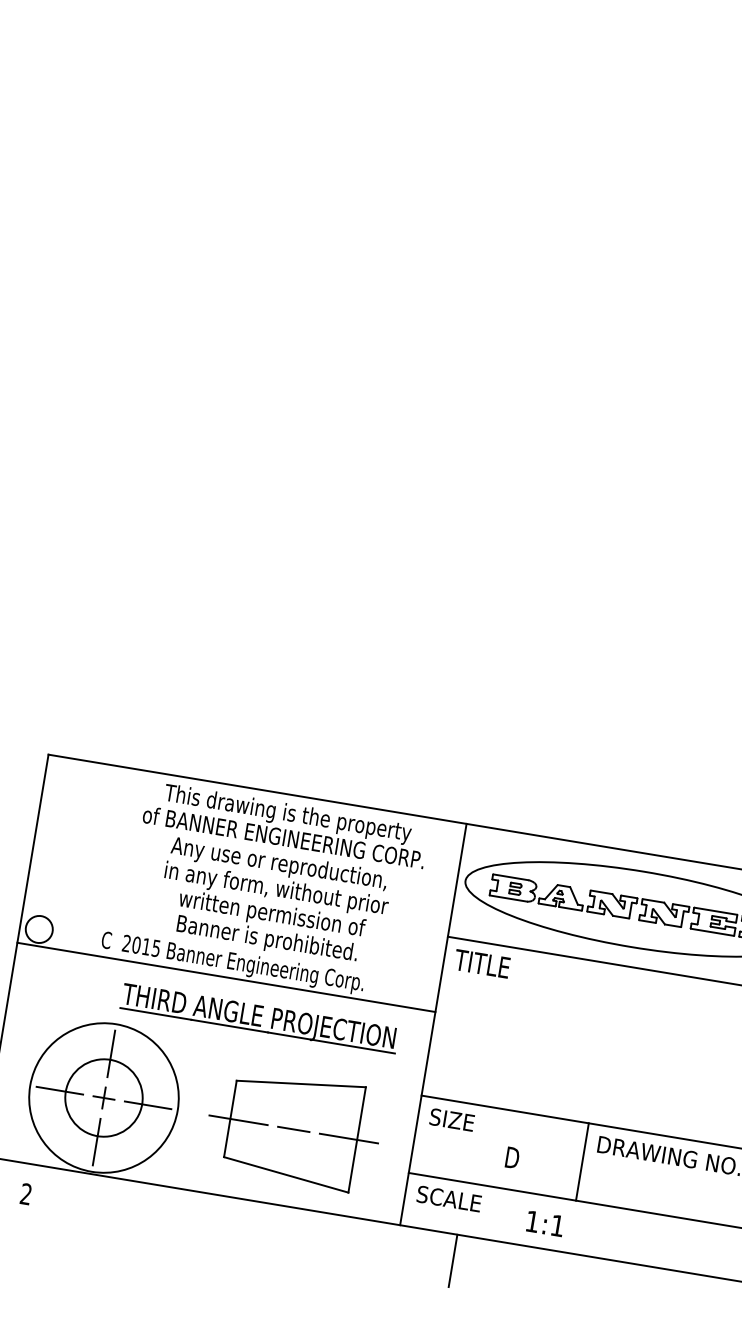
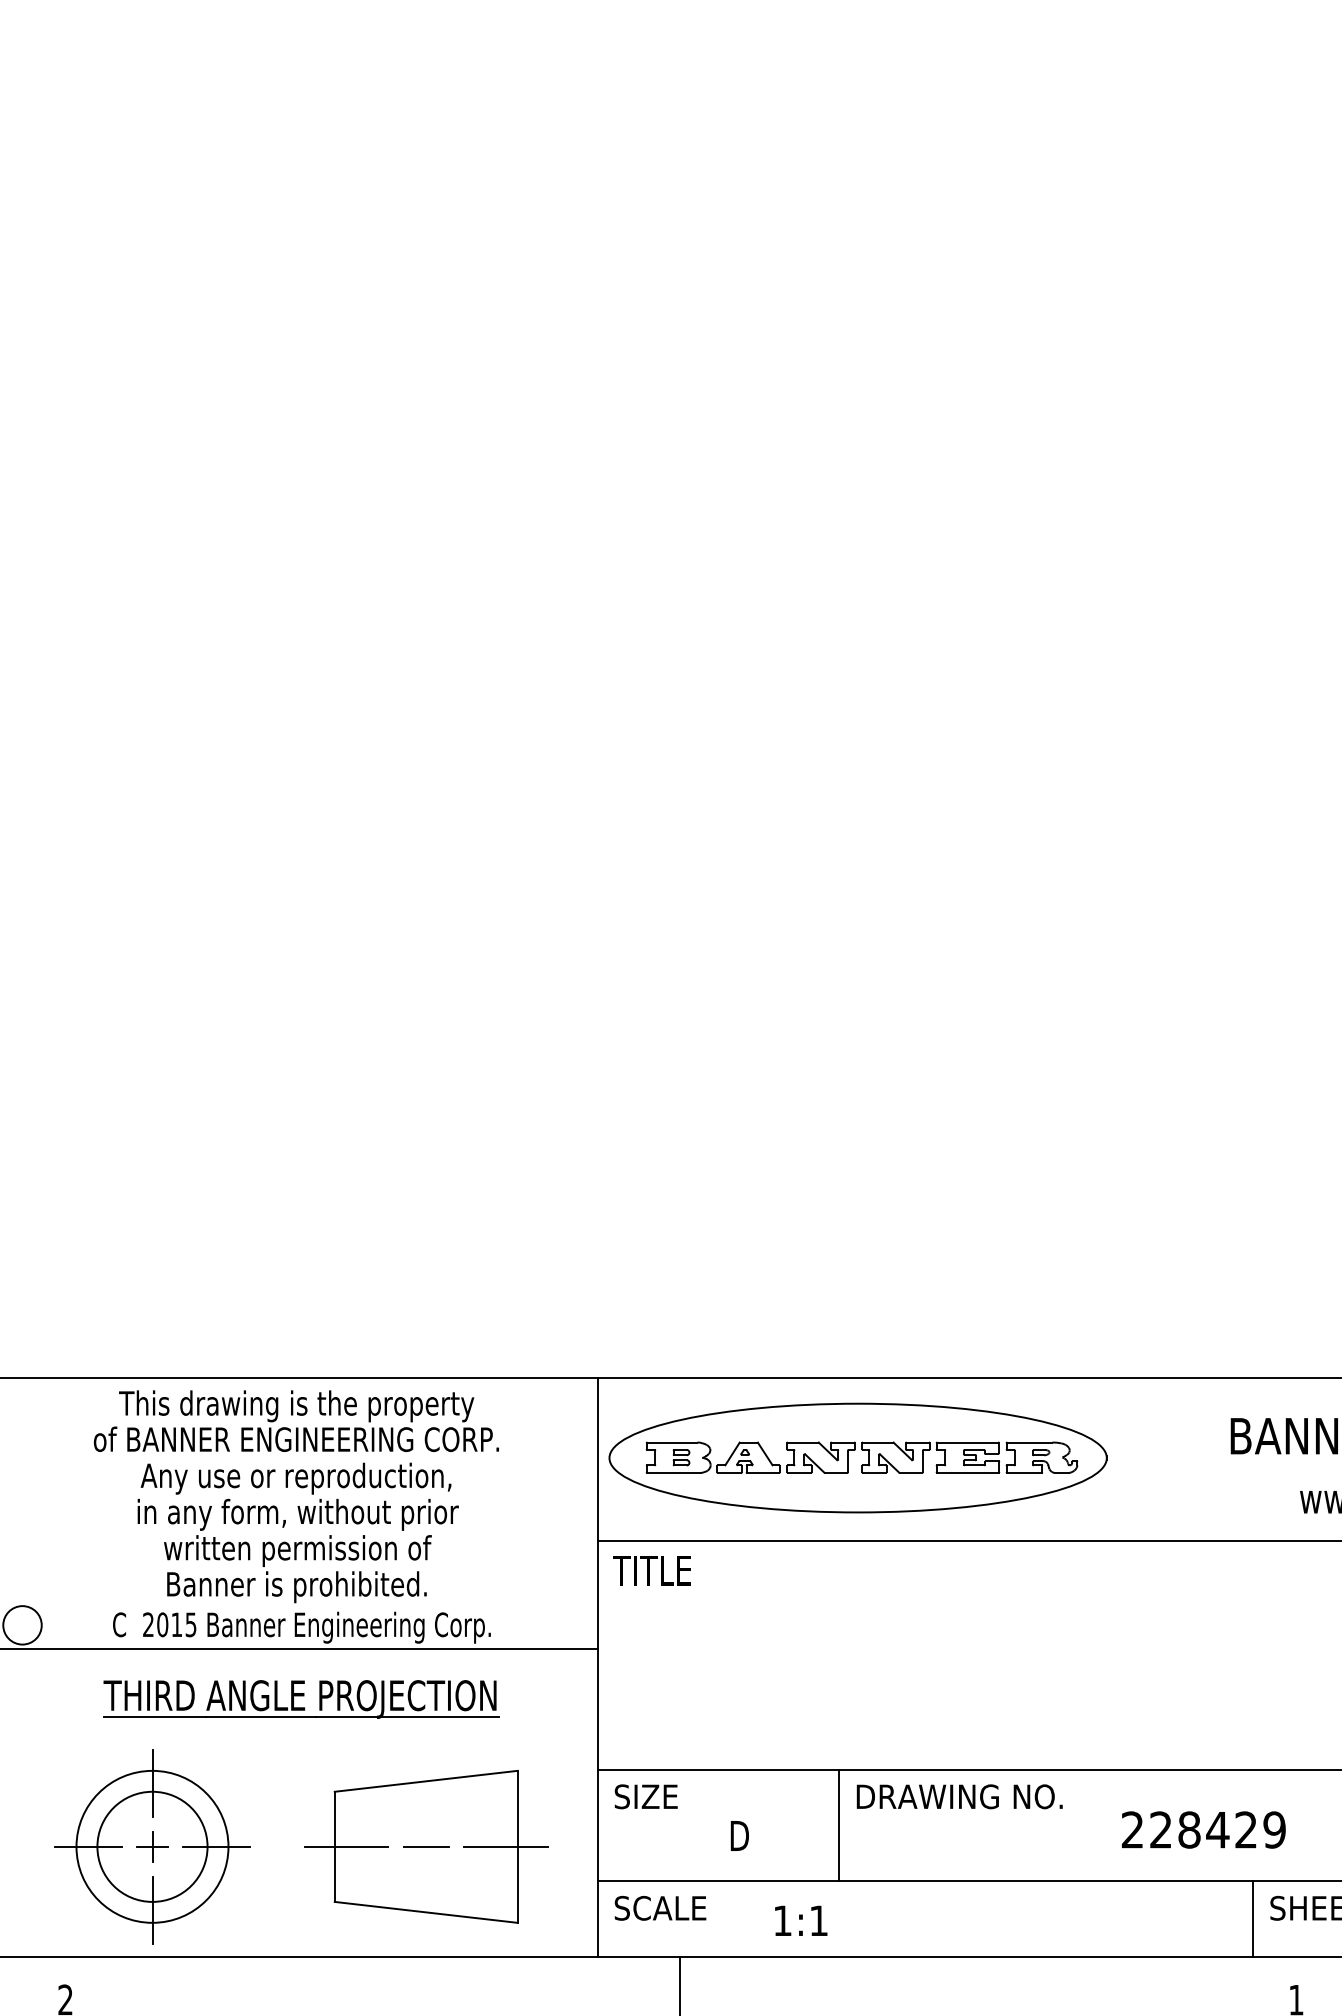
text: (276, 876) -> (295, 1496), moved
part: (259, 1018) -> (301, 1699), moved
circle: (104, 1097) -> (152, 1846), size x0.71

